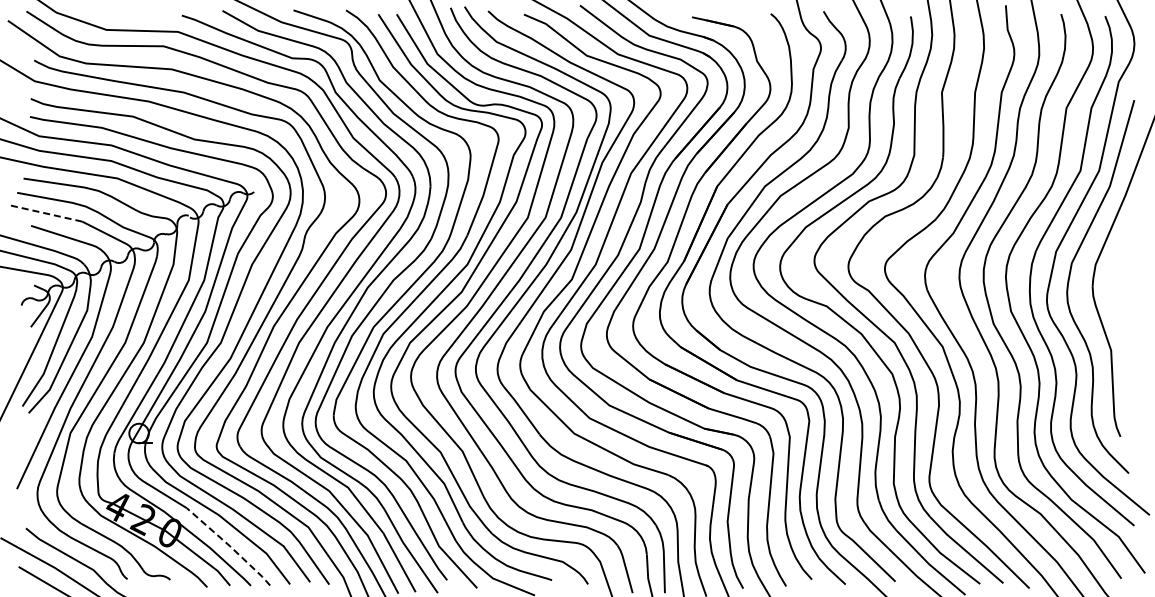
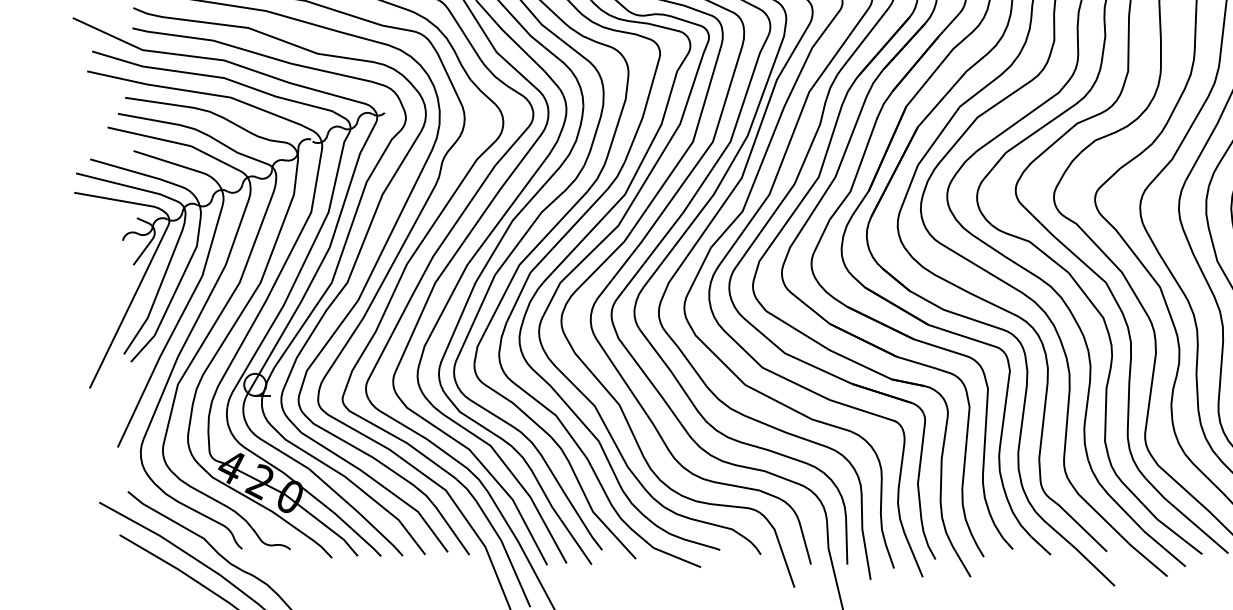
line: (44, 213) -> (148, 137), dashed -> solid
line: (230, 546) -> (358, 512), dashed -> solid

